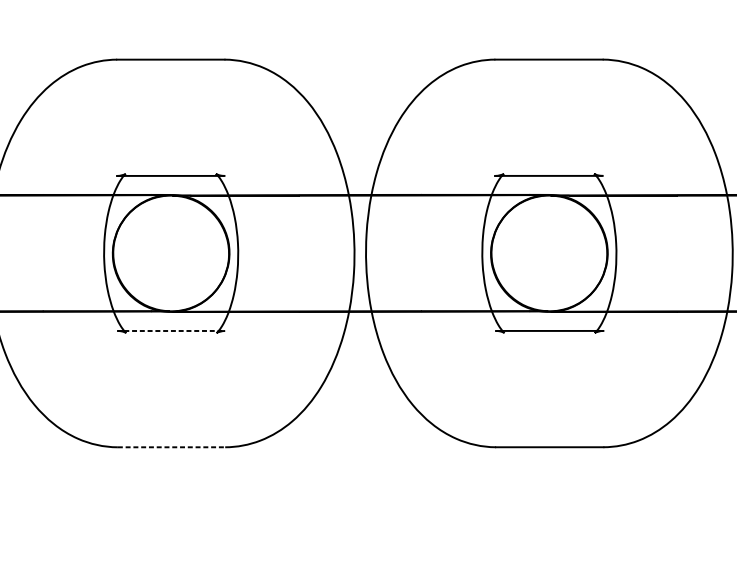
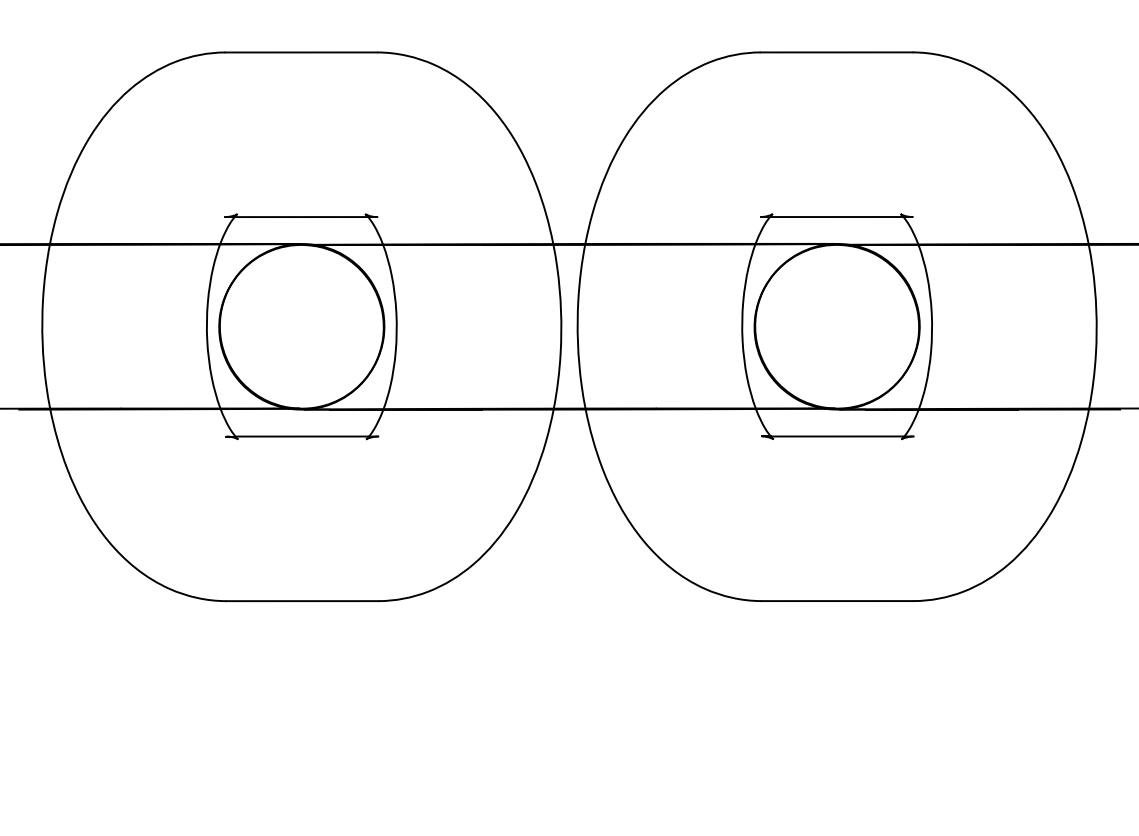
line: (175, 330) -> (307, 436), dashed -> solid
line: (171, 447) -> (302, 601), dashed -> solid

